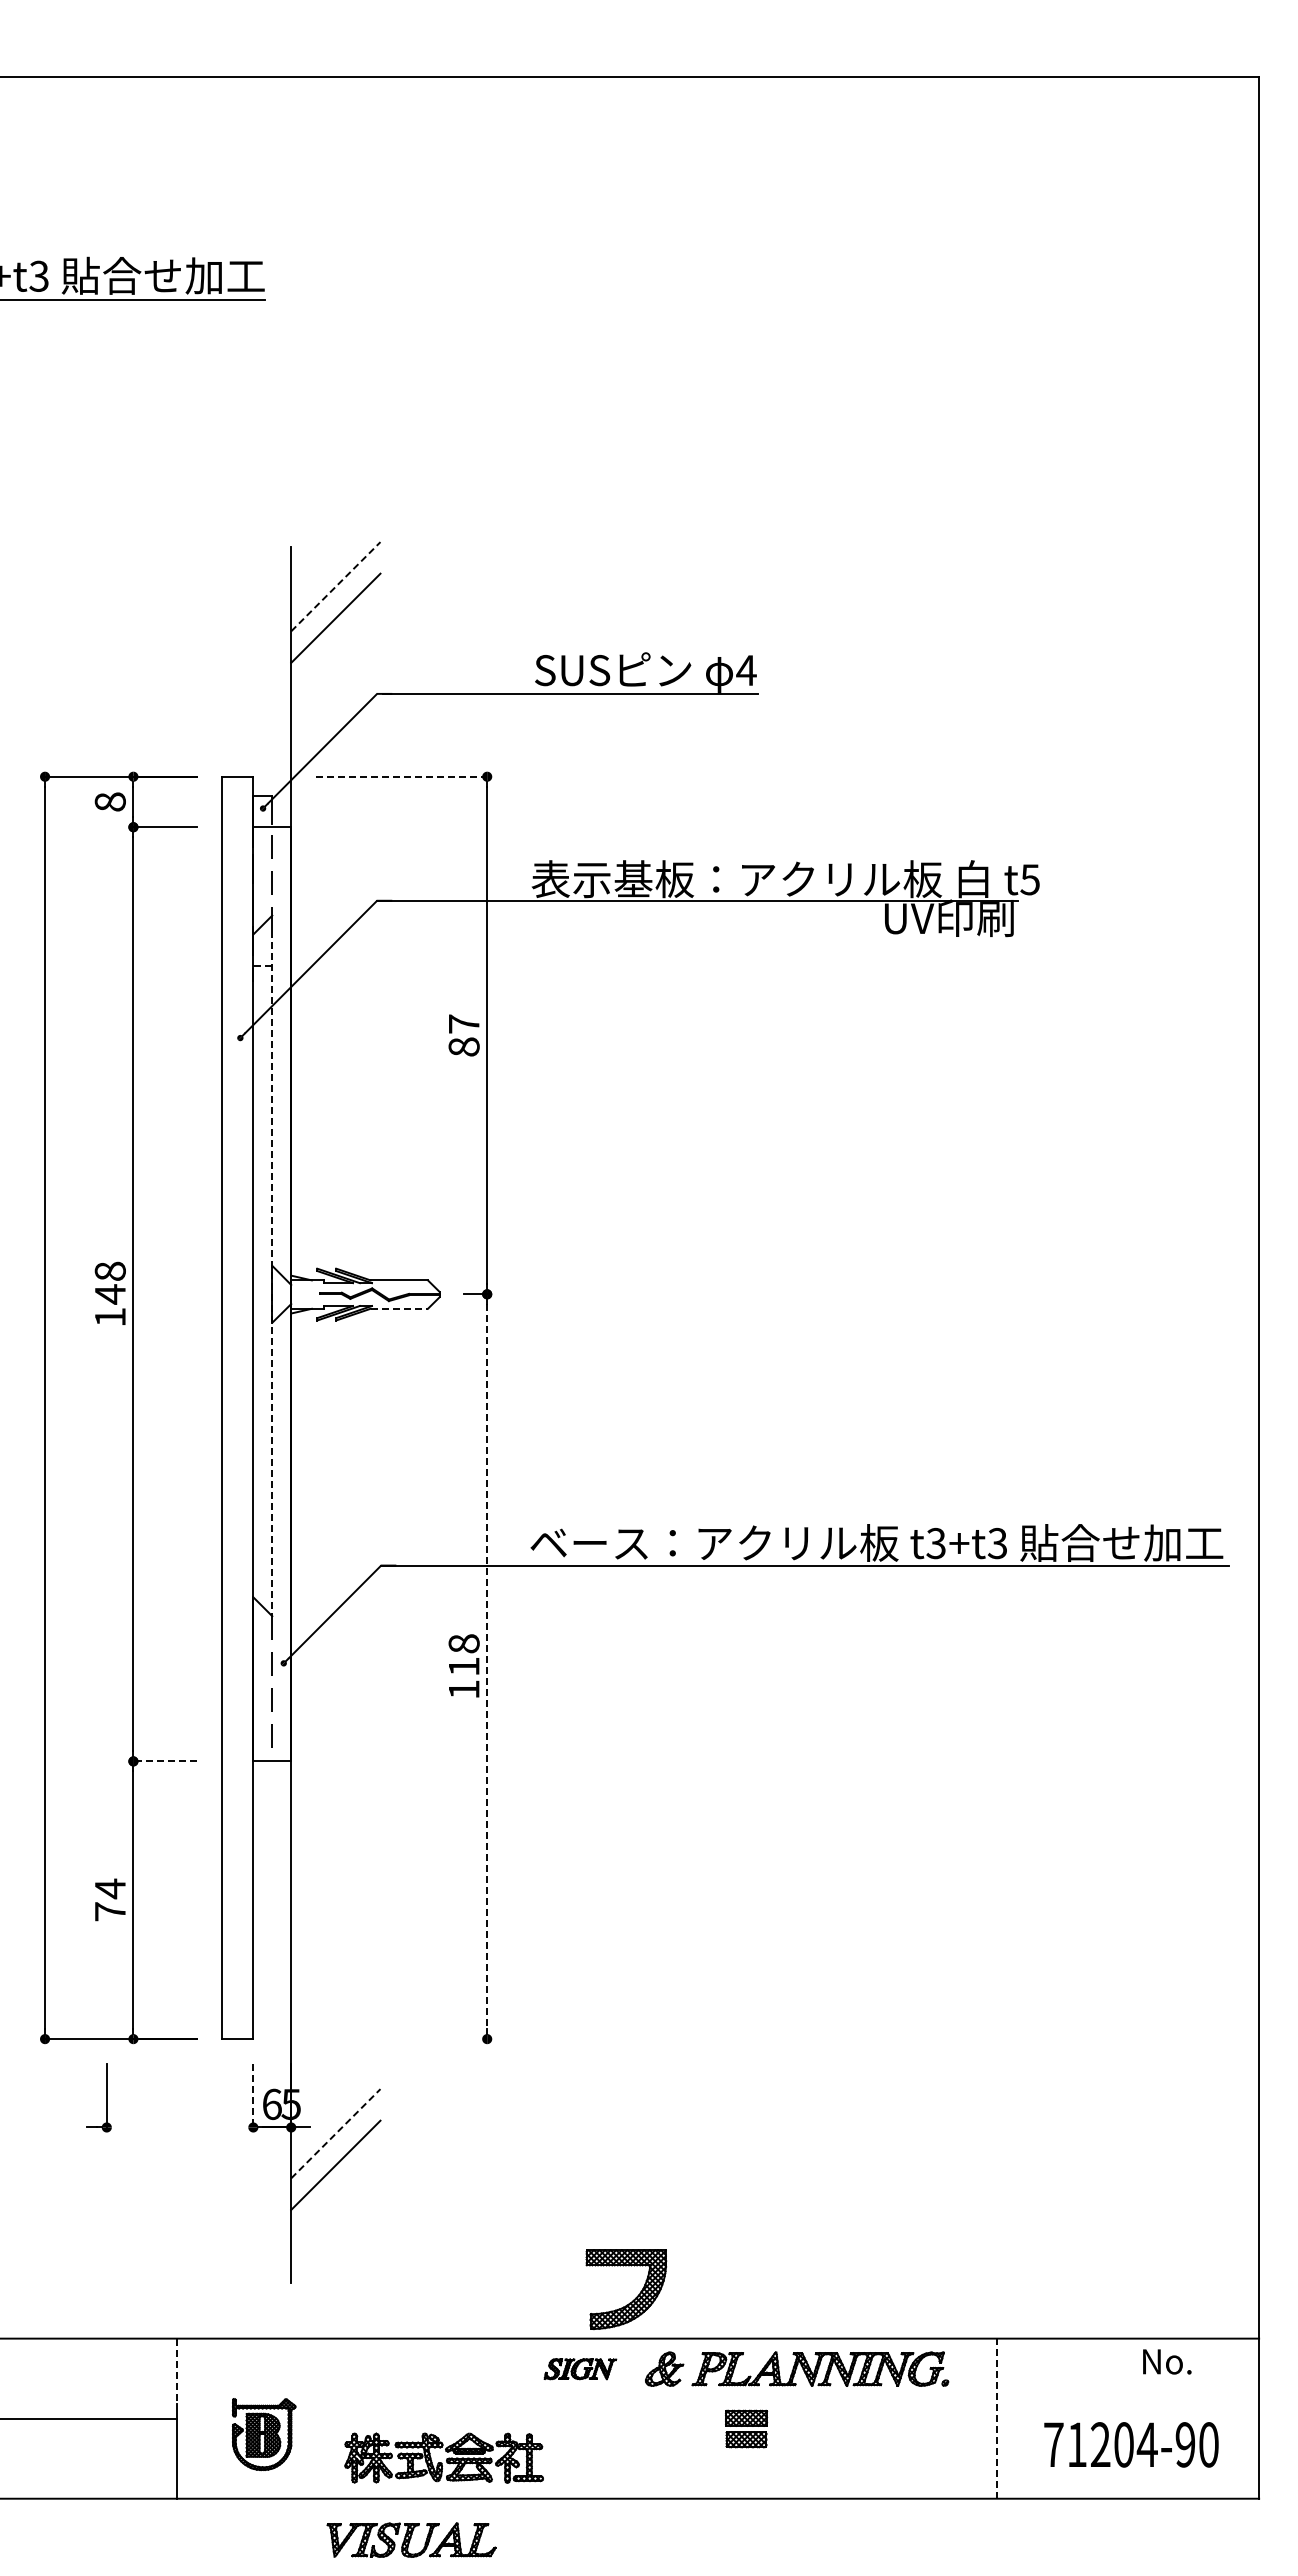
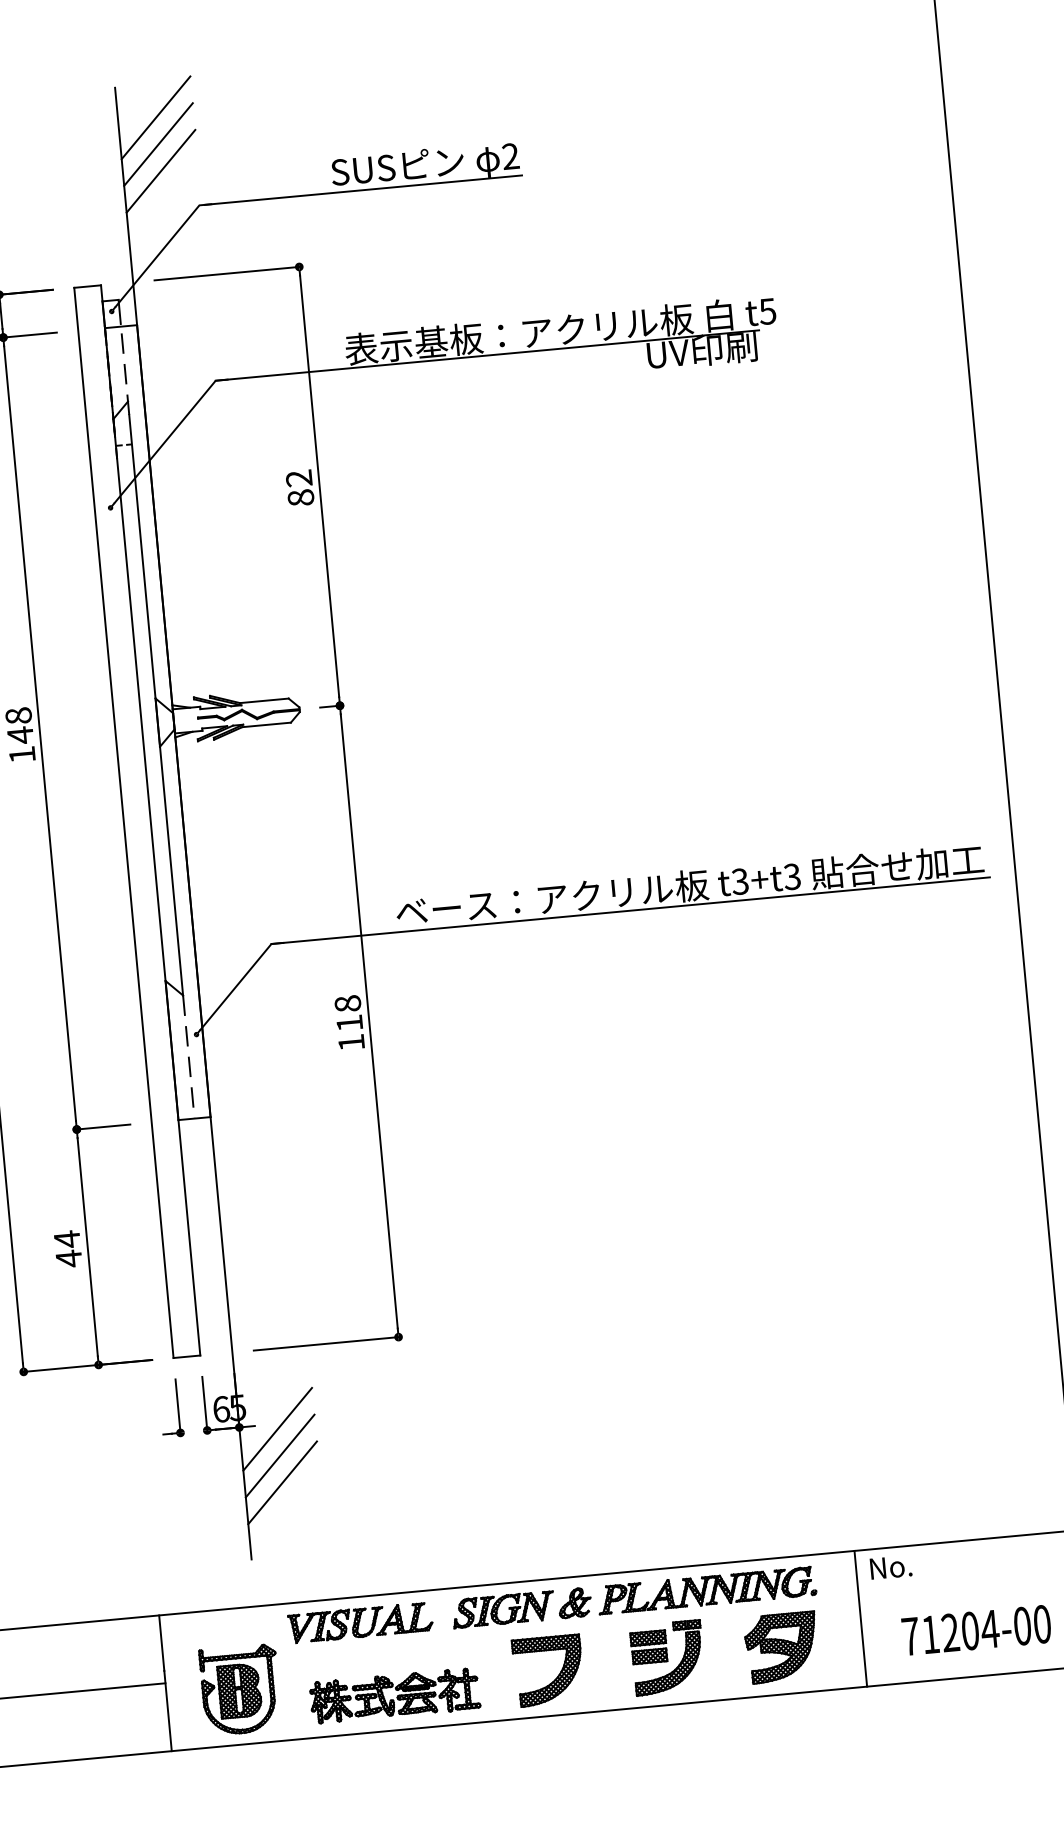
line: (336, 586) -> (156, 117), dashed -> solid
line: (335, 649) -> (160, 171), added
text: (746, 669) -> (510, 155), 4 -> 2
line: (402, 776) -> (227, 273), dashed -> solid
text: (463, 1023) -> (298, 478), 87 -> 82
line: (272, 1274) -> (156, 705), dashed -> solid
line: (399, 1308) -> (266, 724), dashed -> solid
line: (487, 1667) -> (369, 1022), dashed -> solid
line: (164, 1761) -> (103, 1127), dashed -> solid
text: (110, 1911) -> (69, 1258), 74 -> 44
line: (401, 2039) -> (325, 1344), added
line: (253, 2095) -> (204, 1403), dashed -> solid
part: (106, 2097) -> (177, 1407), moved
line: (336, 2133) -> (278, 1429), dashed -> solid
line: (335, 2196) -> (282, 1482), added
part: (635, 2297) -> (556, 1676), moved
text: (1167, 2361) -> (891, 1567), moved
part: (580, 2368) -> (503, 1609), size x1.67
line: (177, 2371) -> (162, 1643), dashed -> solid
line: (997, 2418) -> (861, 1618), dashed -> solid
part: (263, 2434) -> (240, 1689), size x1.43
part: (901, 2443) -> (781, 1647), added
text: (1185, 2444) -> (1022, 1625), 71204-90 -> 71204-00
part: (778, 2453) -> (678, 1665), added
part: (411, 2539) -> (360, 1622), moved

